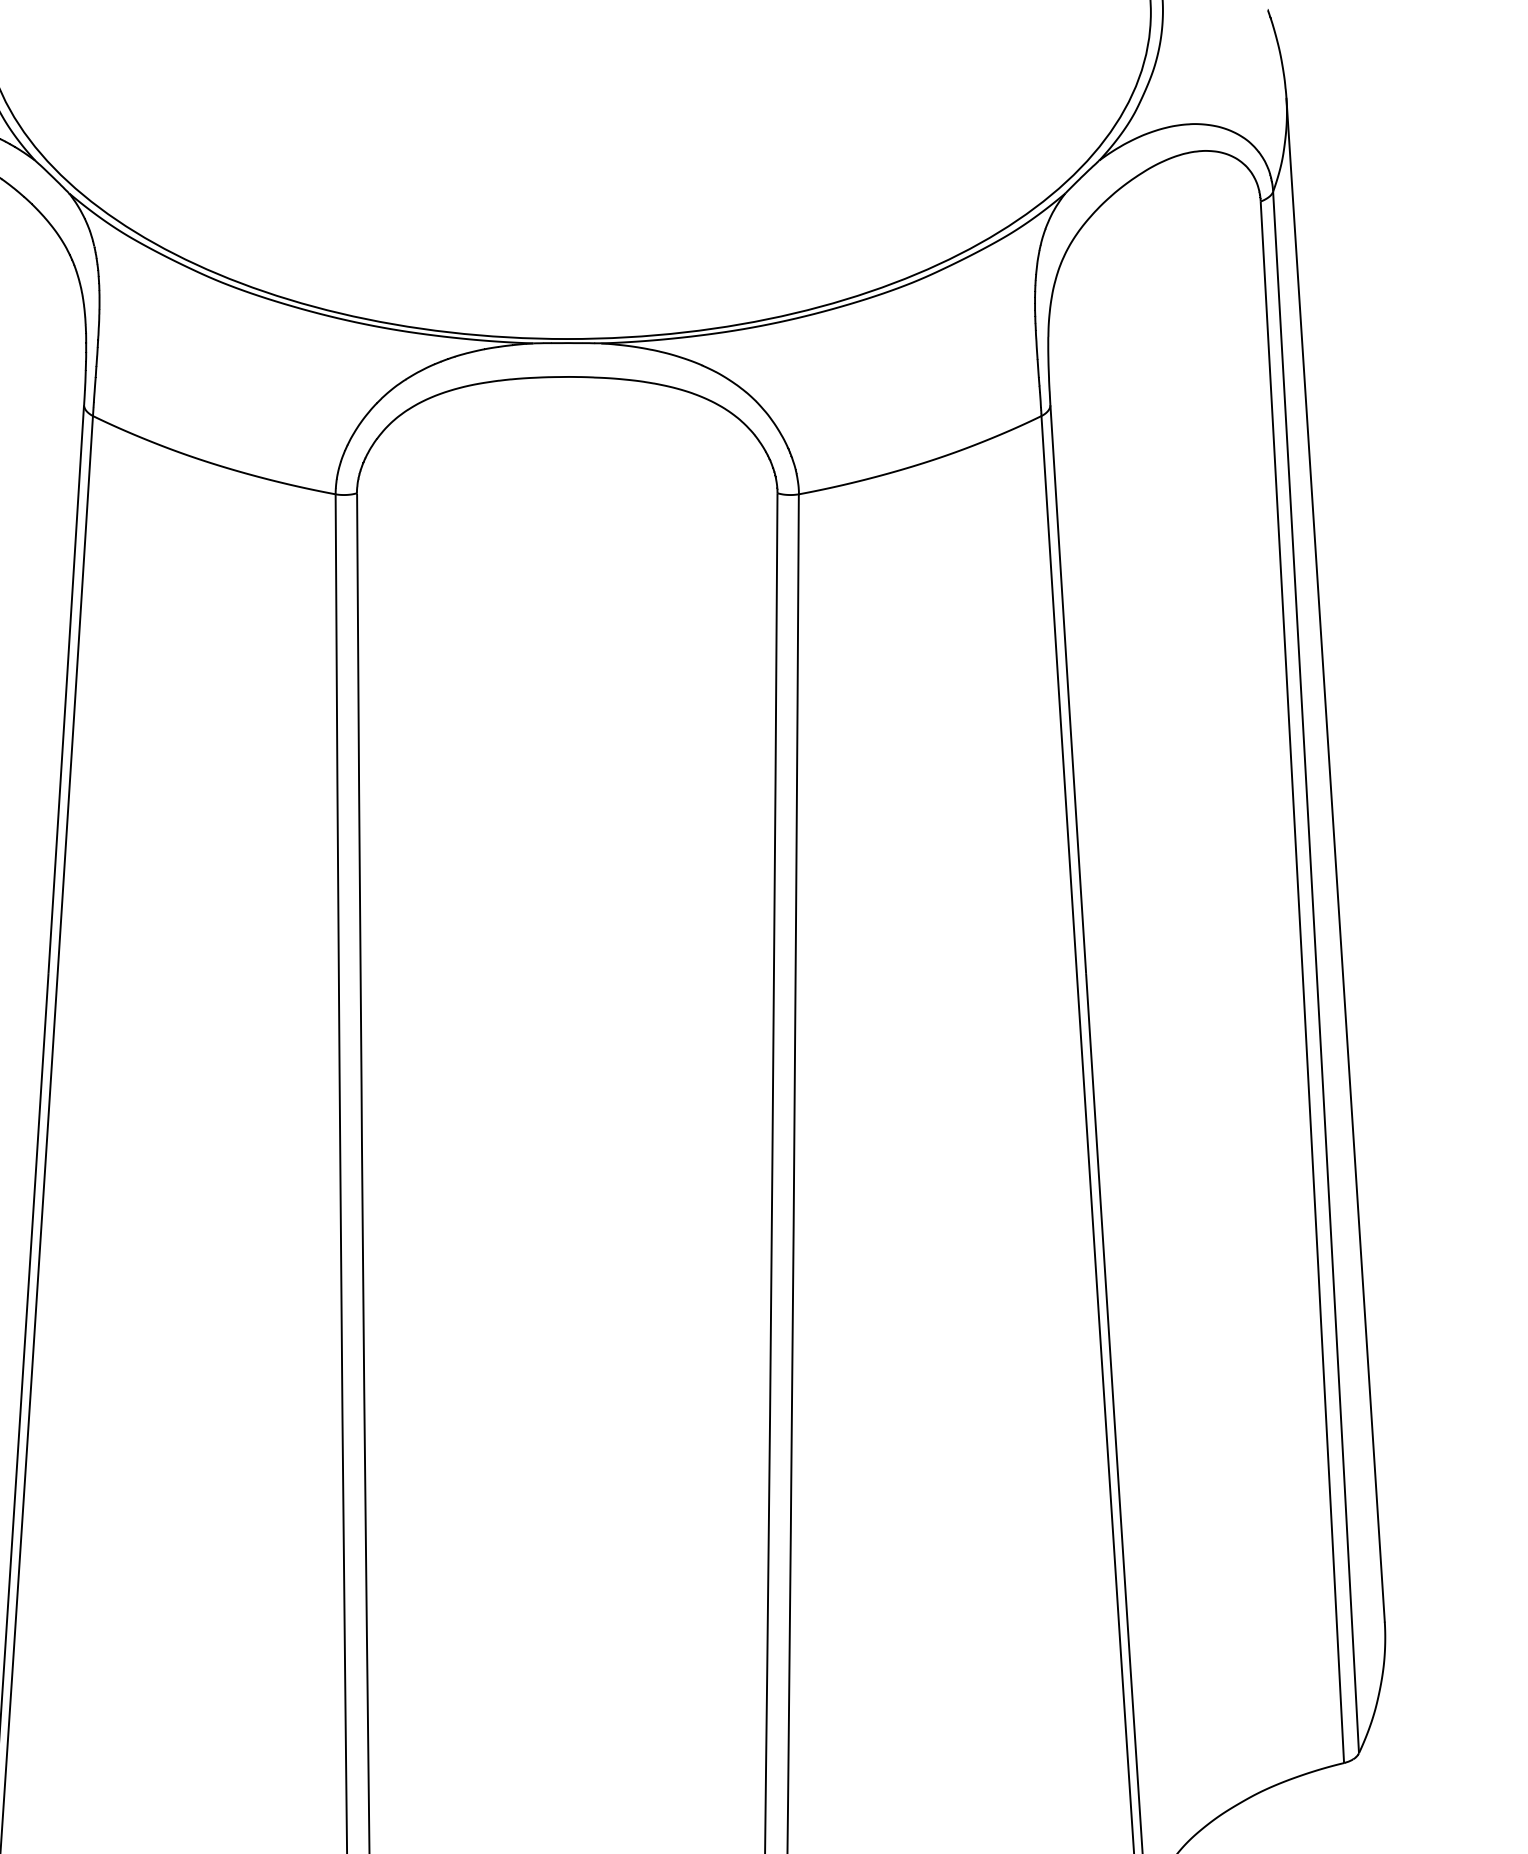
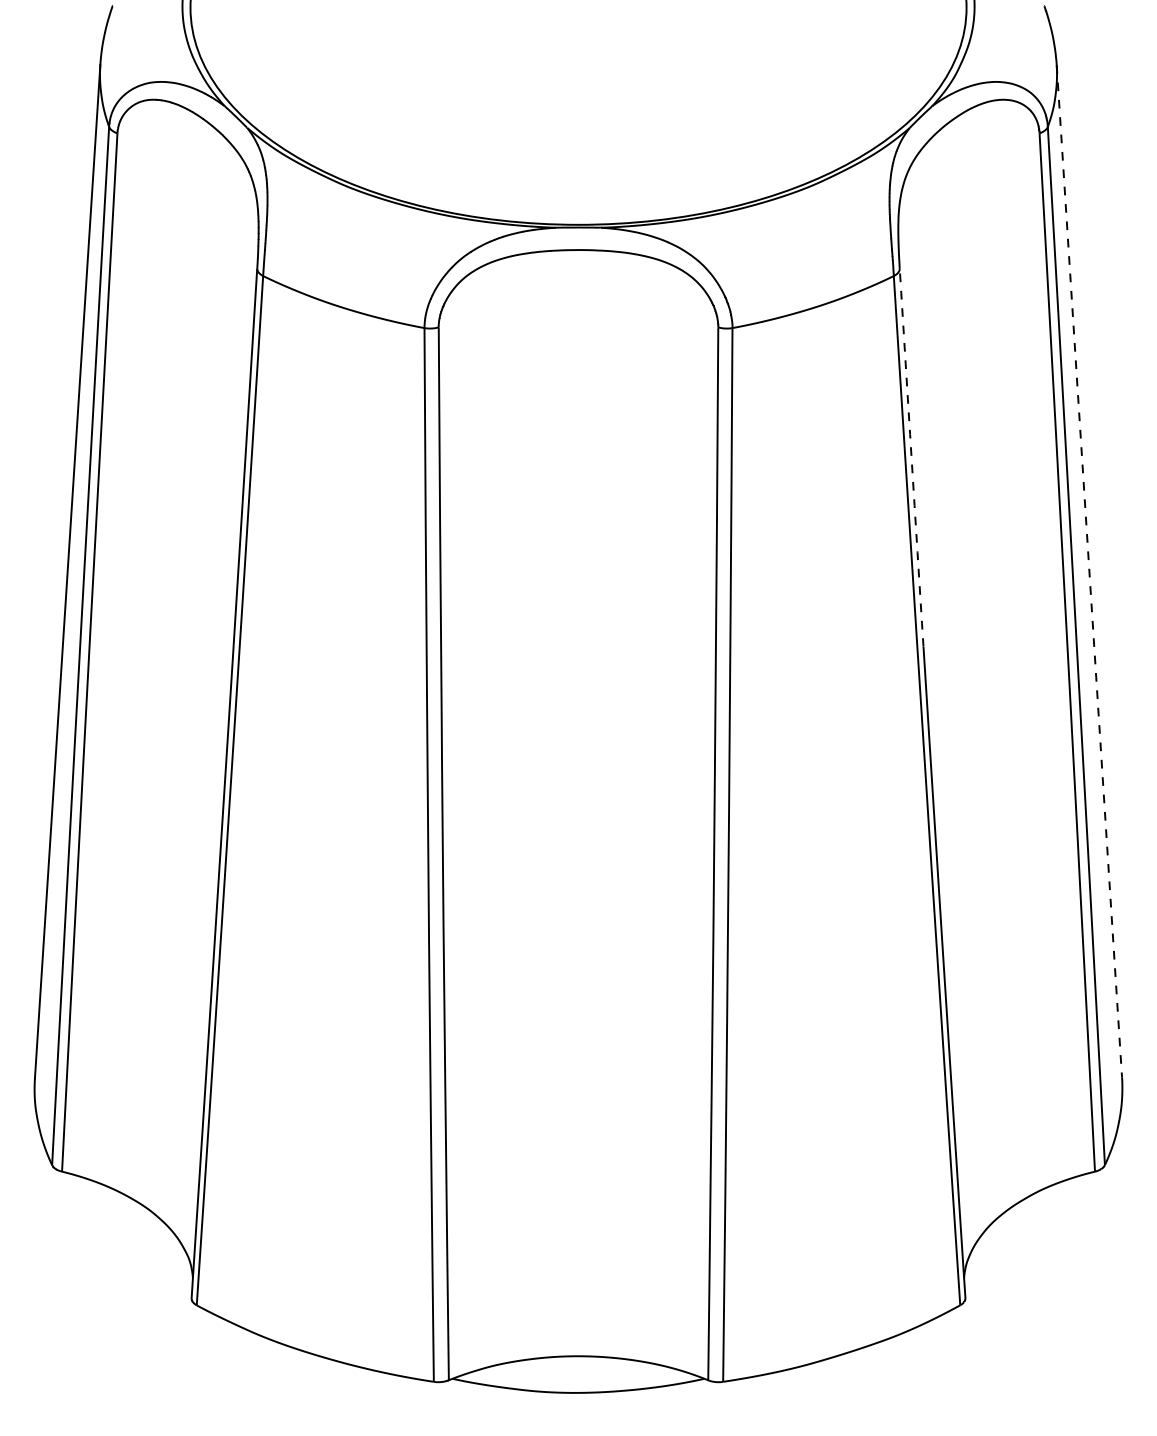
line: (1068, 690) -> (911, 458), solid -> dashed
line: (1335, 860) -> (1089, 571), solid -> dashed

